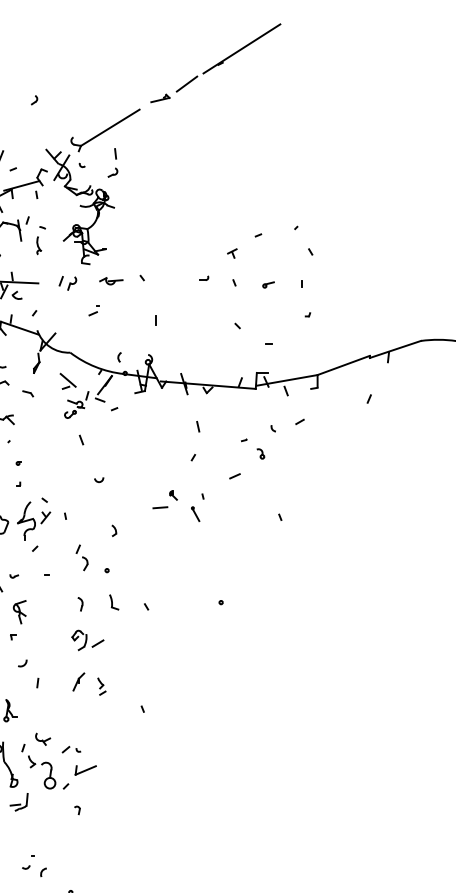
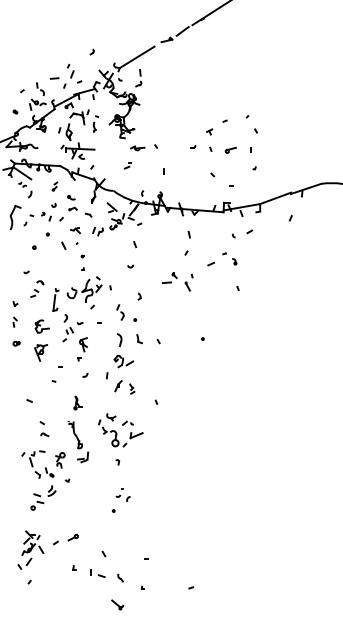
part: (33, 99) -> (91, 51), moved
part: (66, 283) -> (97, 231), moved
part: (269, 284) -> (231, 150), size x1.6
line: (82, 439) -> (135, 244), moved
part: (252, 448) -> (229, 258), moved
part: (80, 603) -> (119, 339), size x1.6
line: (38, 682) -> (107, 375), moved
part: (58, 761) -> (120, 430), moved
part: (33, 864) -> (122, 494), moved

